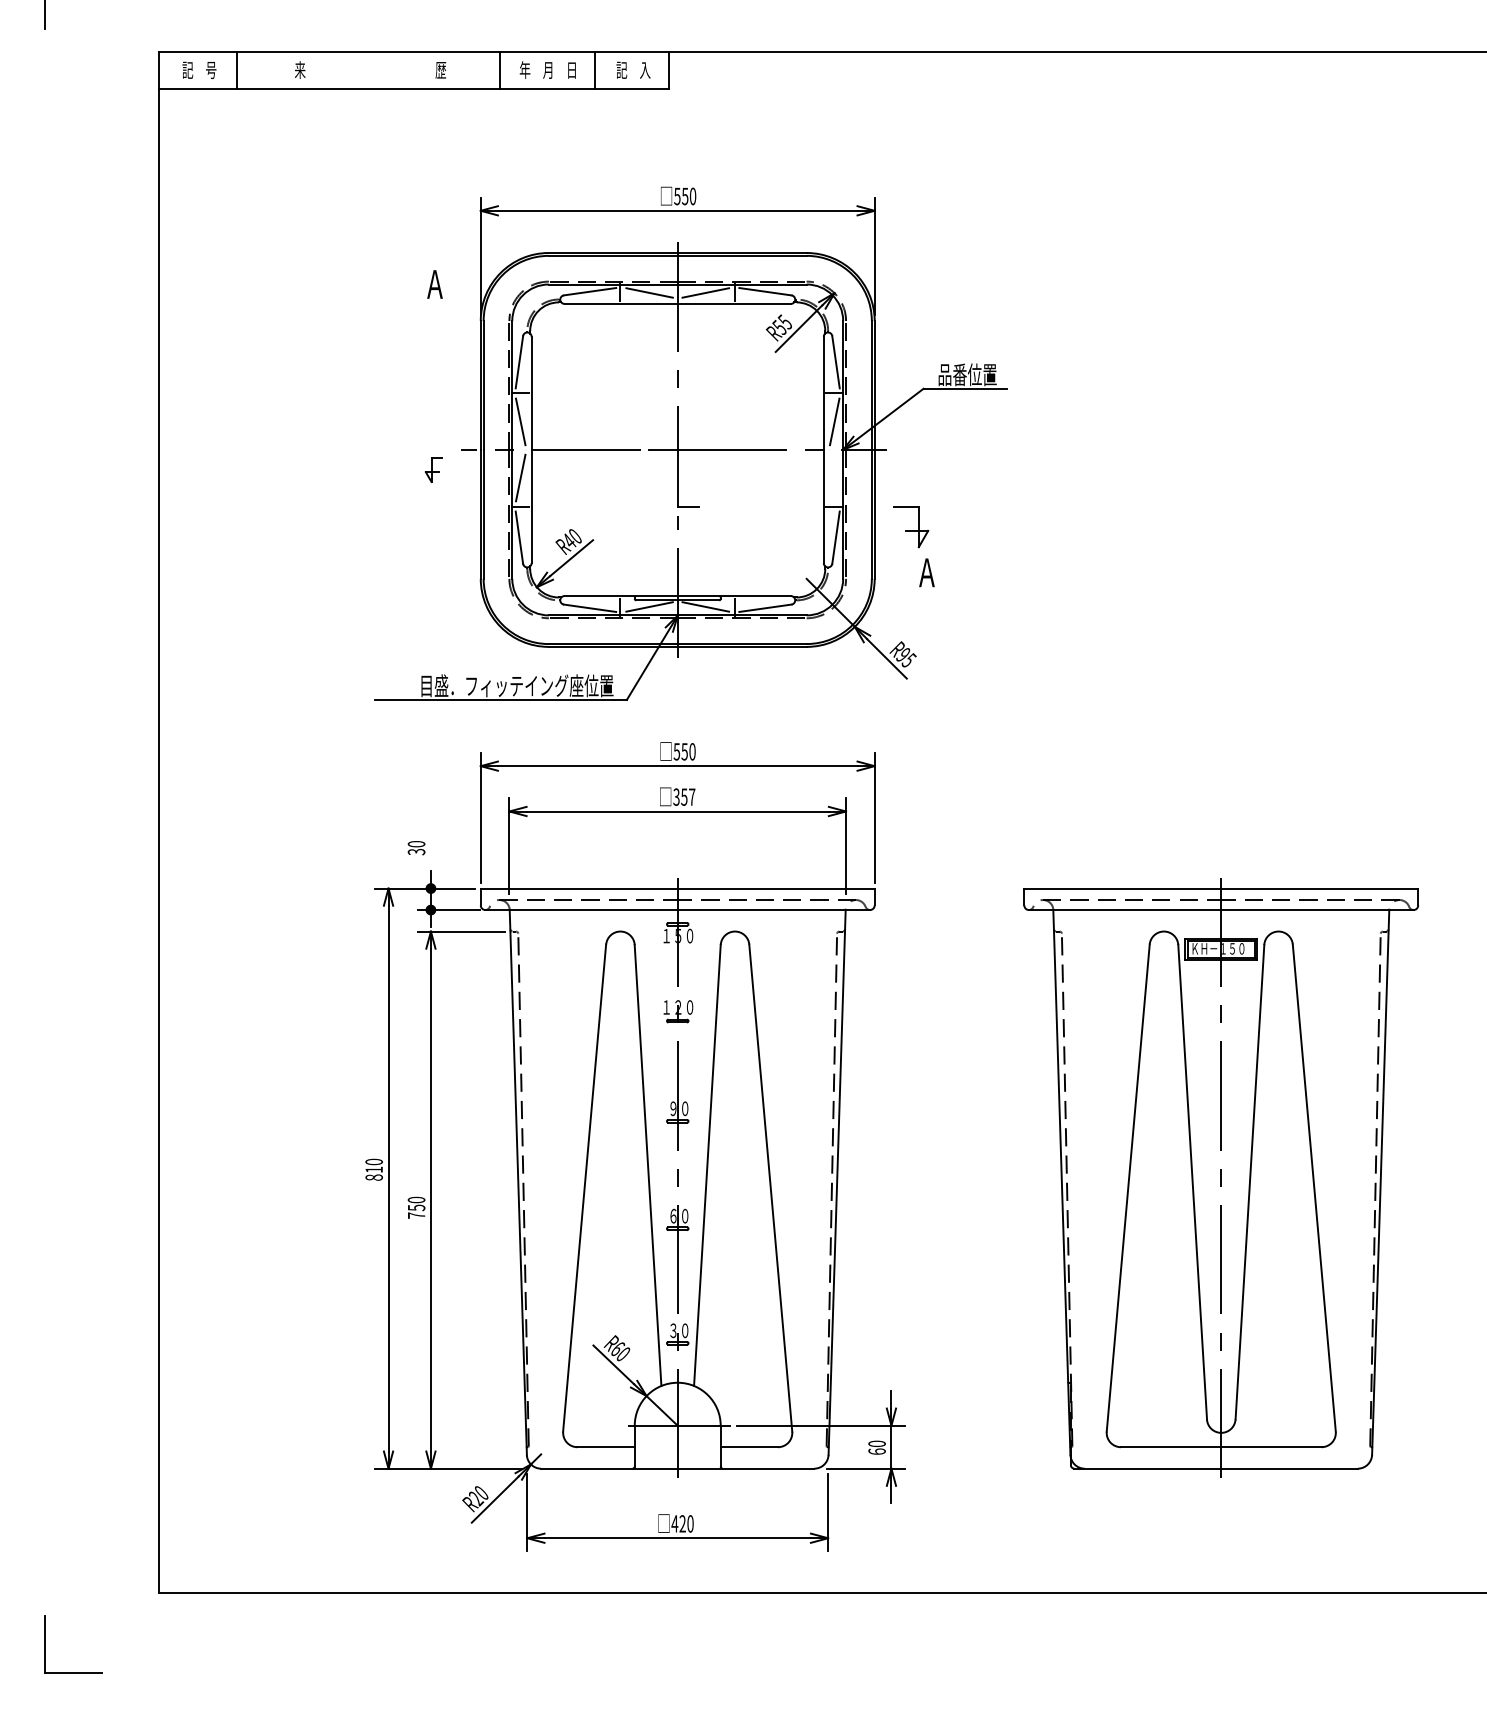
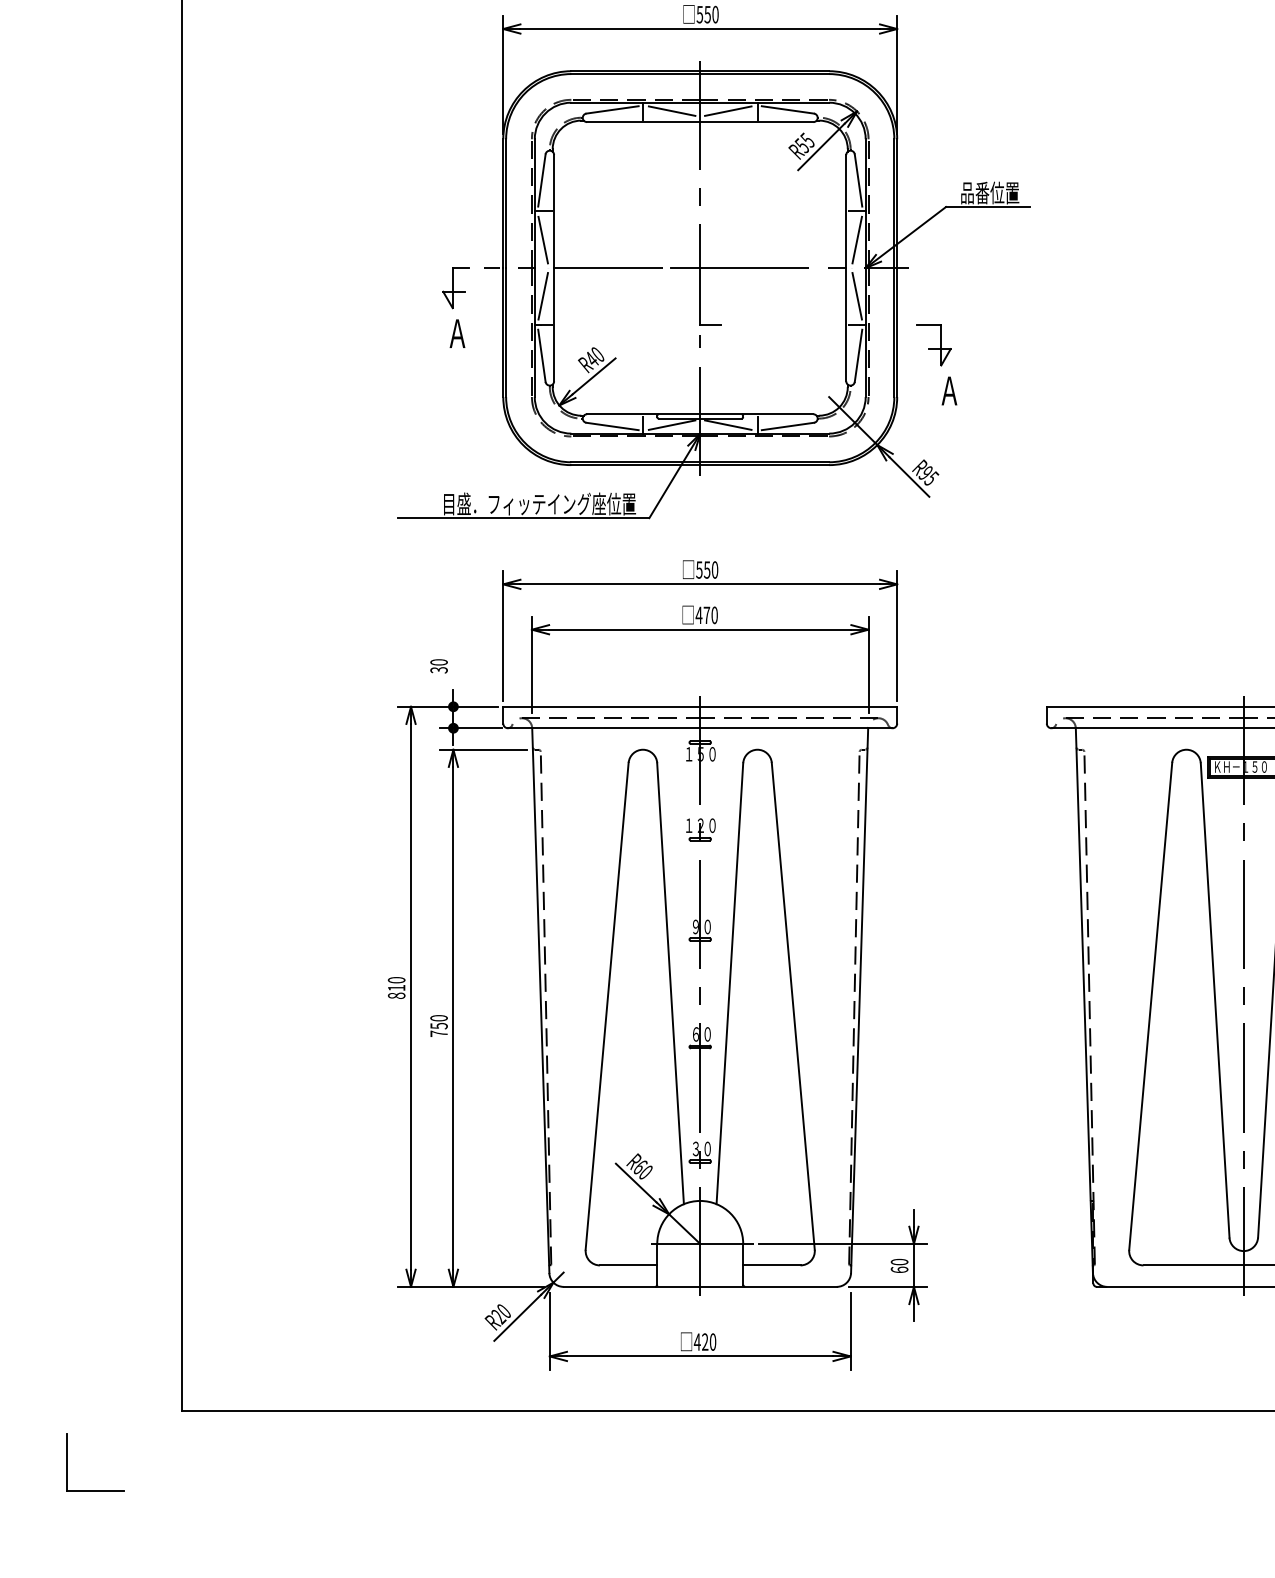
text: (434, 284) -> (457, 333), moved
part: (433, 469) -> (456, 287), size x1.67
line: (834, 477) -> (857, 295), added
text: (684, 796) -> (707, 614), 357 -> 470

